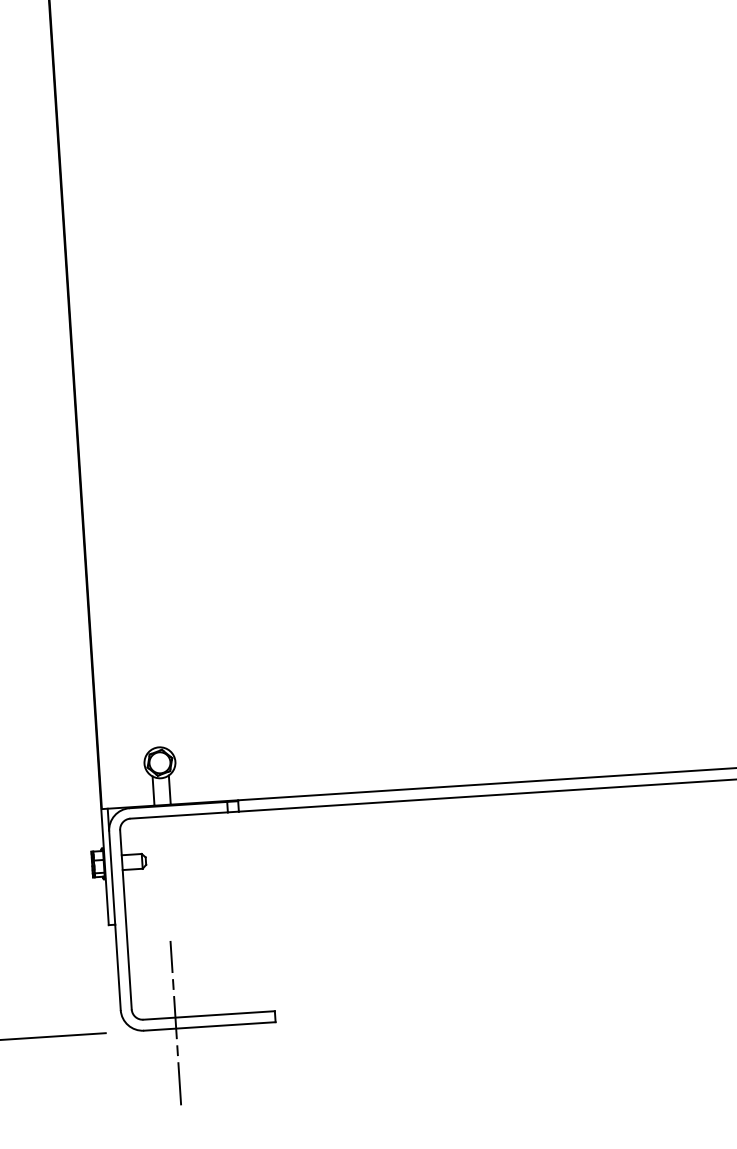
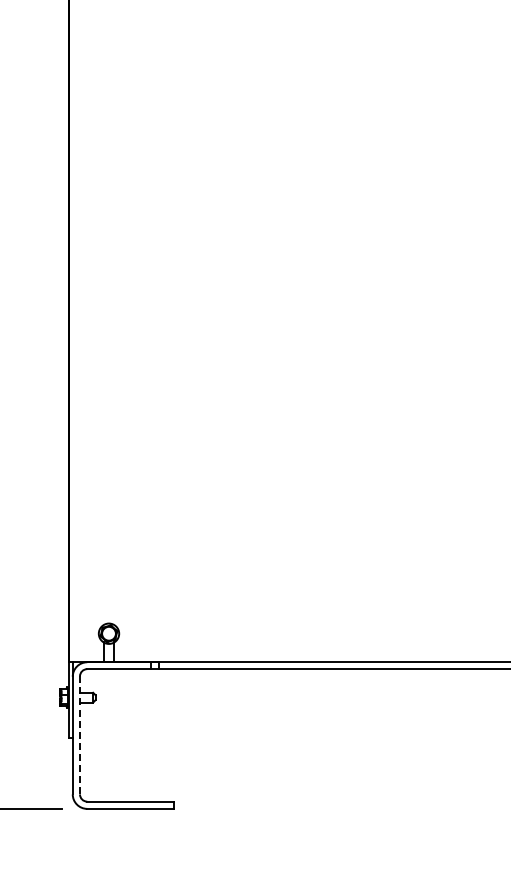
line: (126, 920) -> (80, 735), solid -> dashed
line: (176, 1023) -> (108, 805), removed

